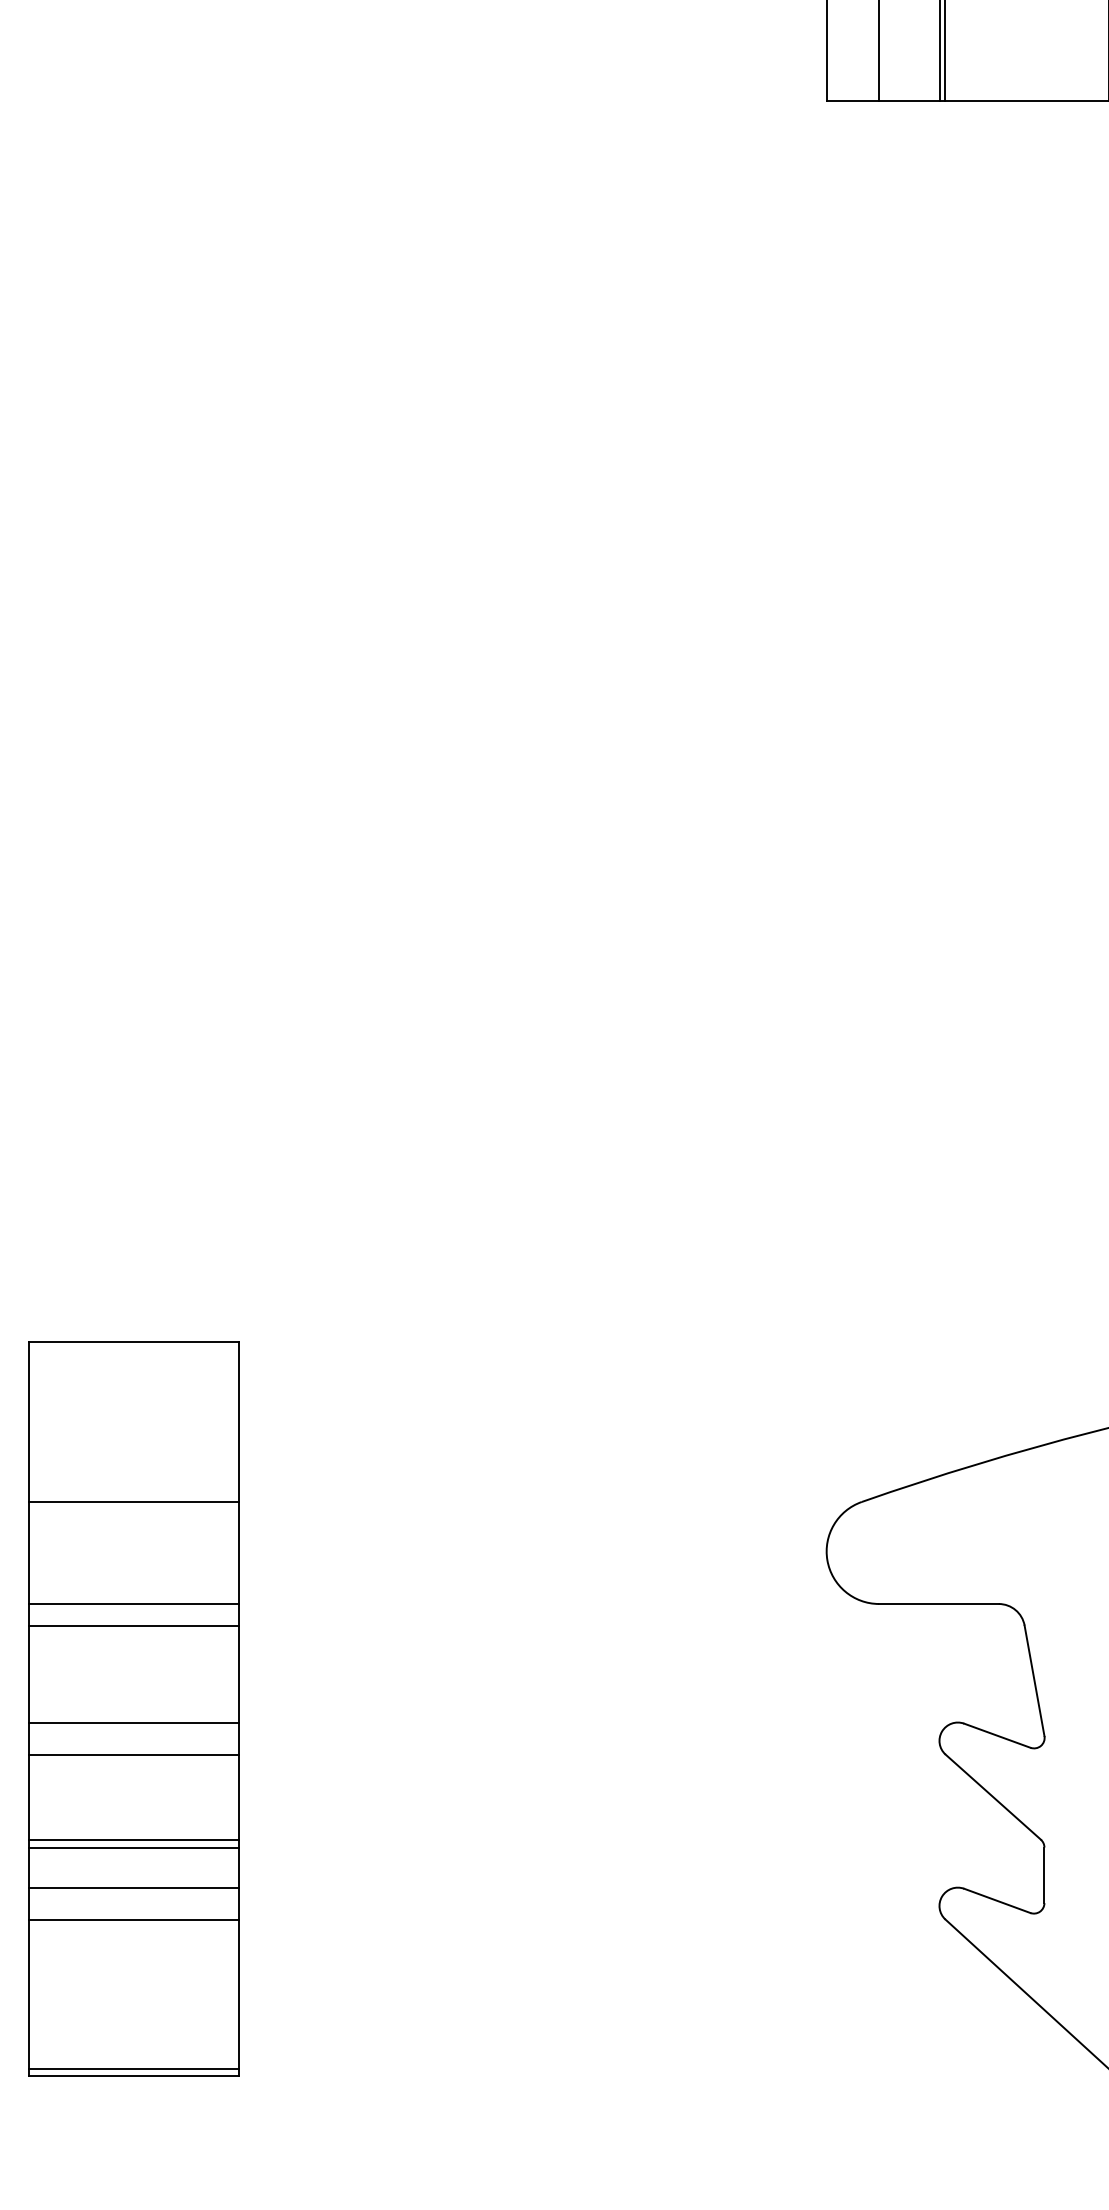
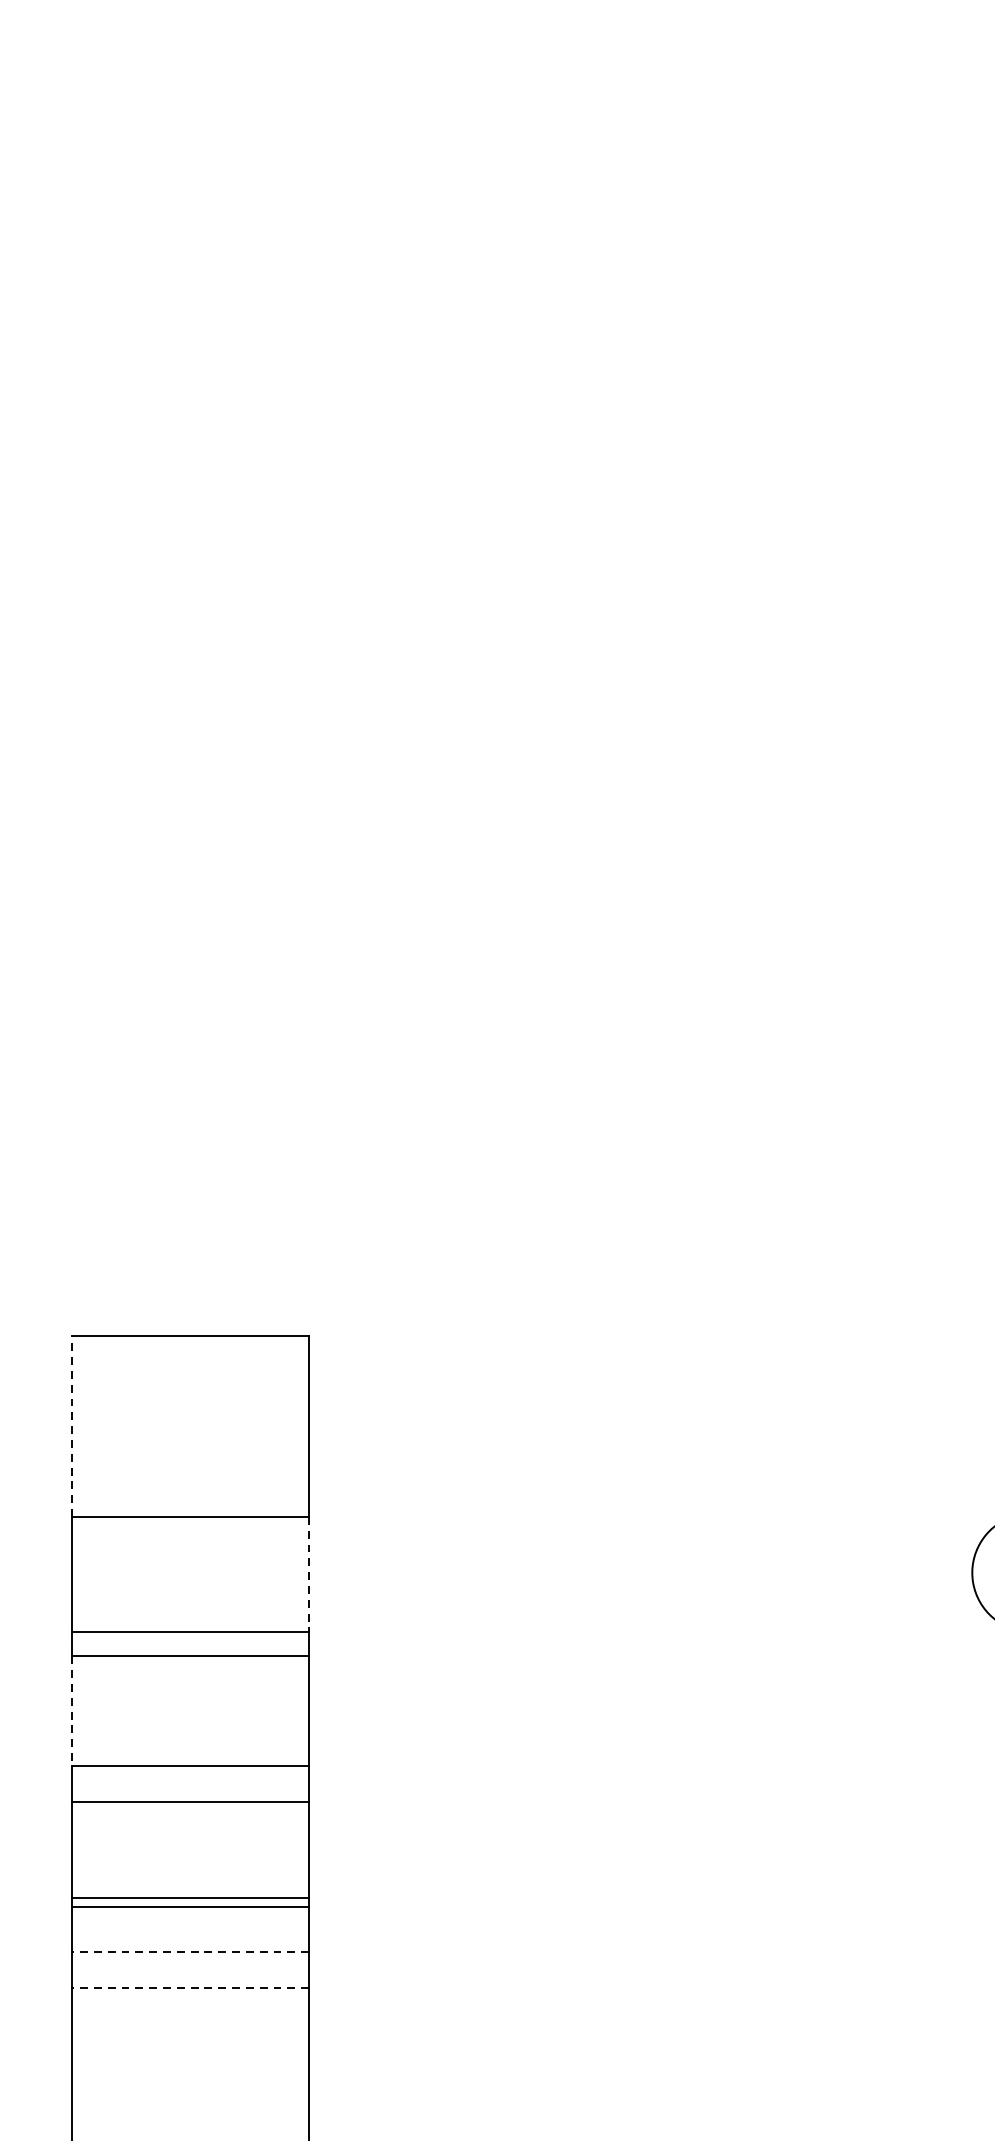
line: (28, 1421) -> (72, 1426), solid -> dashed
line: (238, 1553) -> (308, 1575), solid -> dashed
line: (28, 1674) -> (72, 1711), solid -> dashed
line: (133, 1887) -> (190, 1951), solid -> dashed
line: (133, 1919) -> (190, 1987), solid -> dashed

